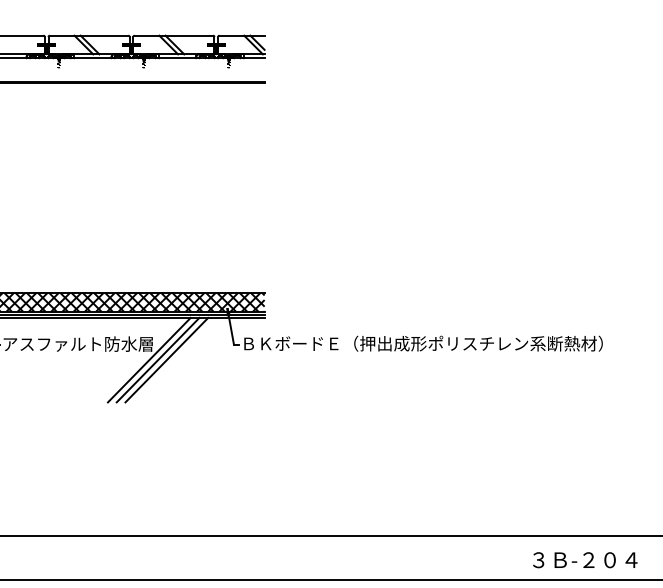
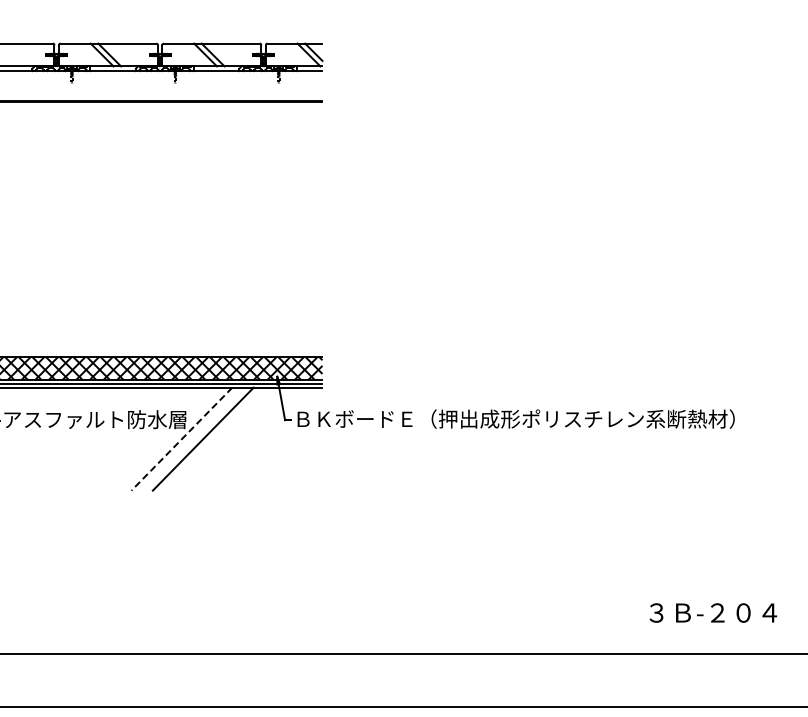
line: (158, 359) -> (192, 438), removed
line: (148, 360) -> (181, 439), solid -> dashed
text: (585, 559) -> (713, 612), moved

